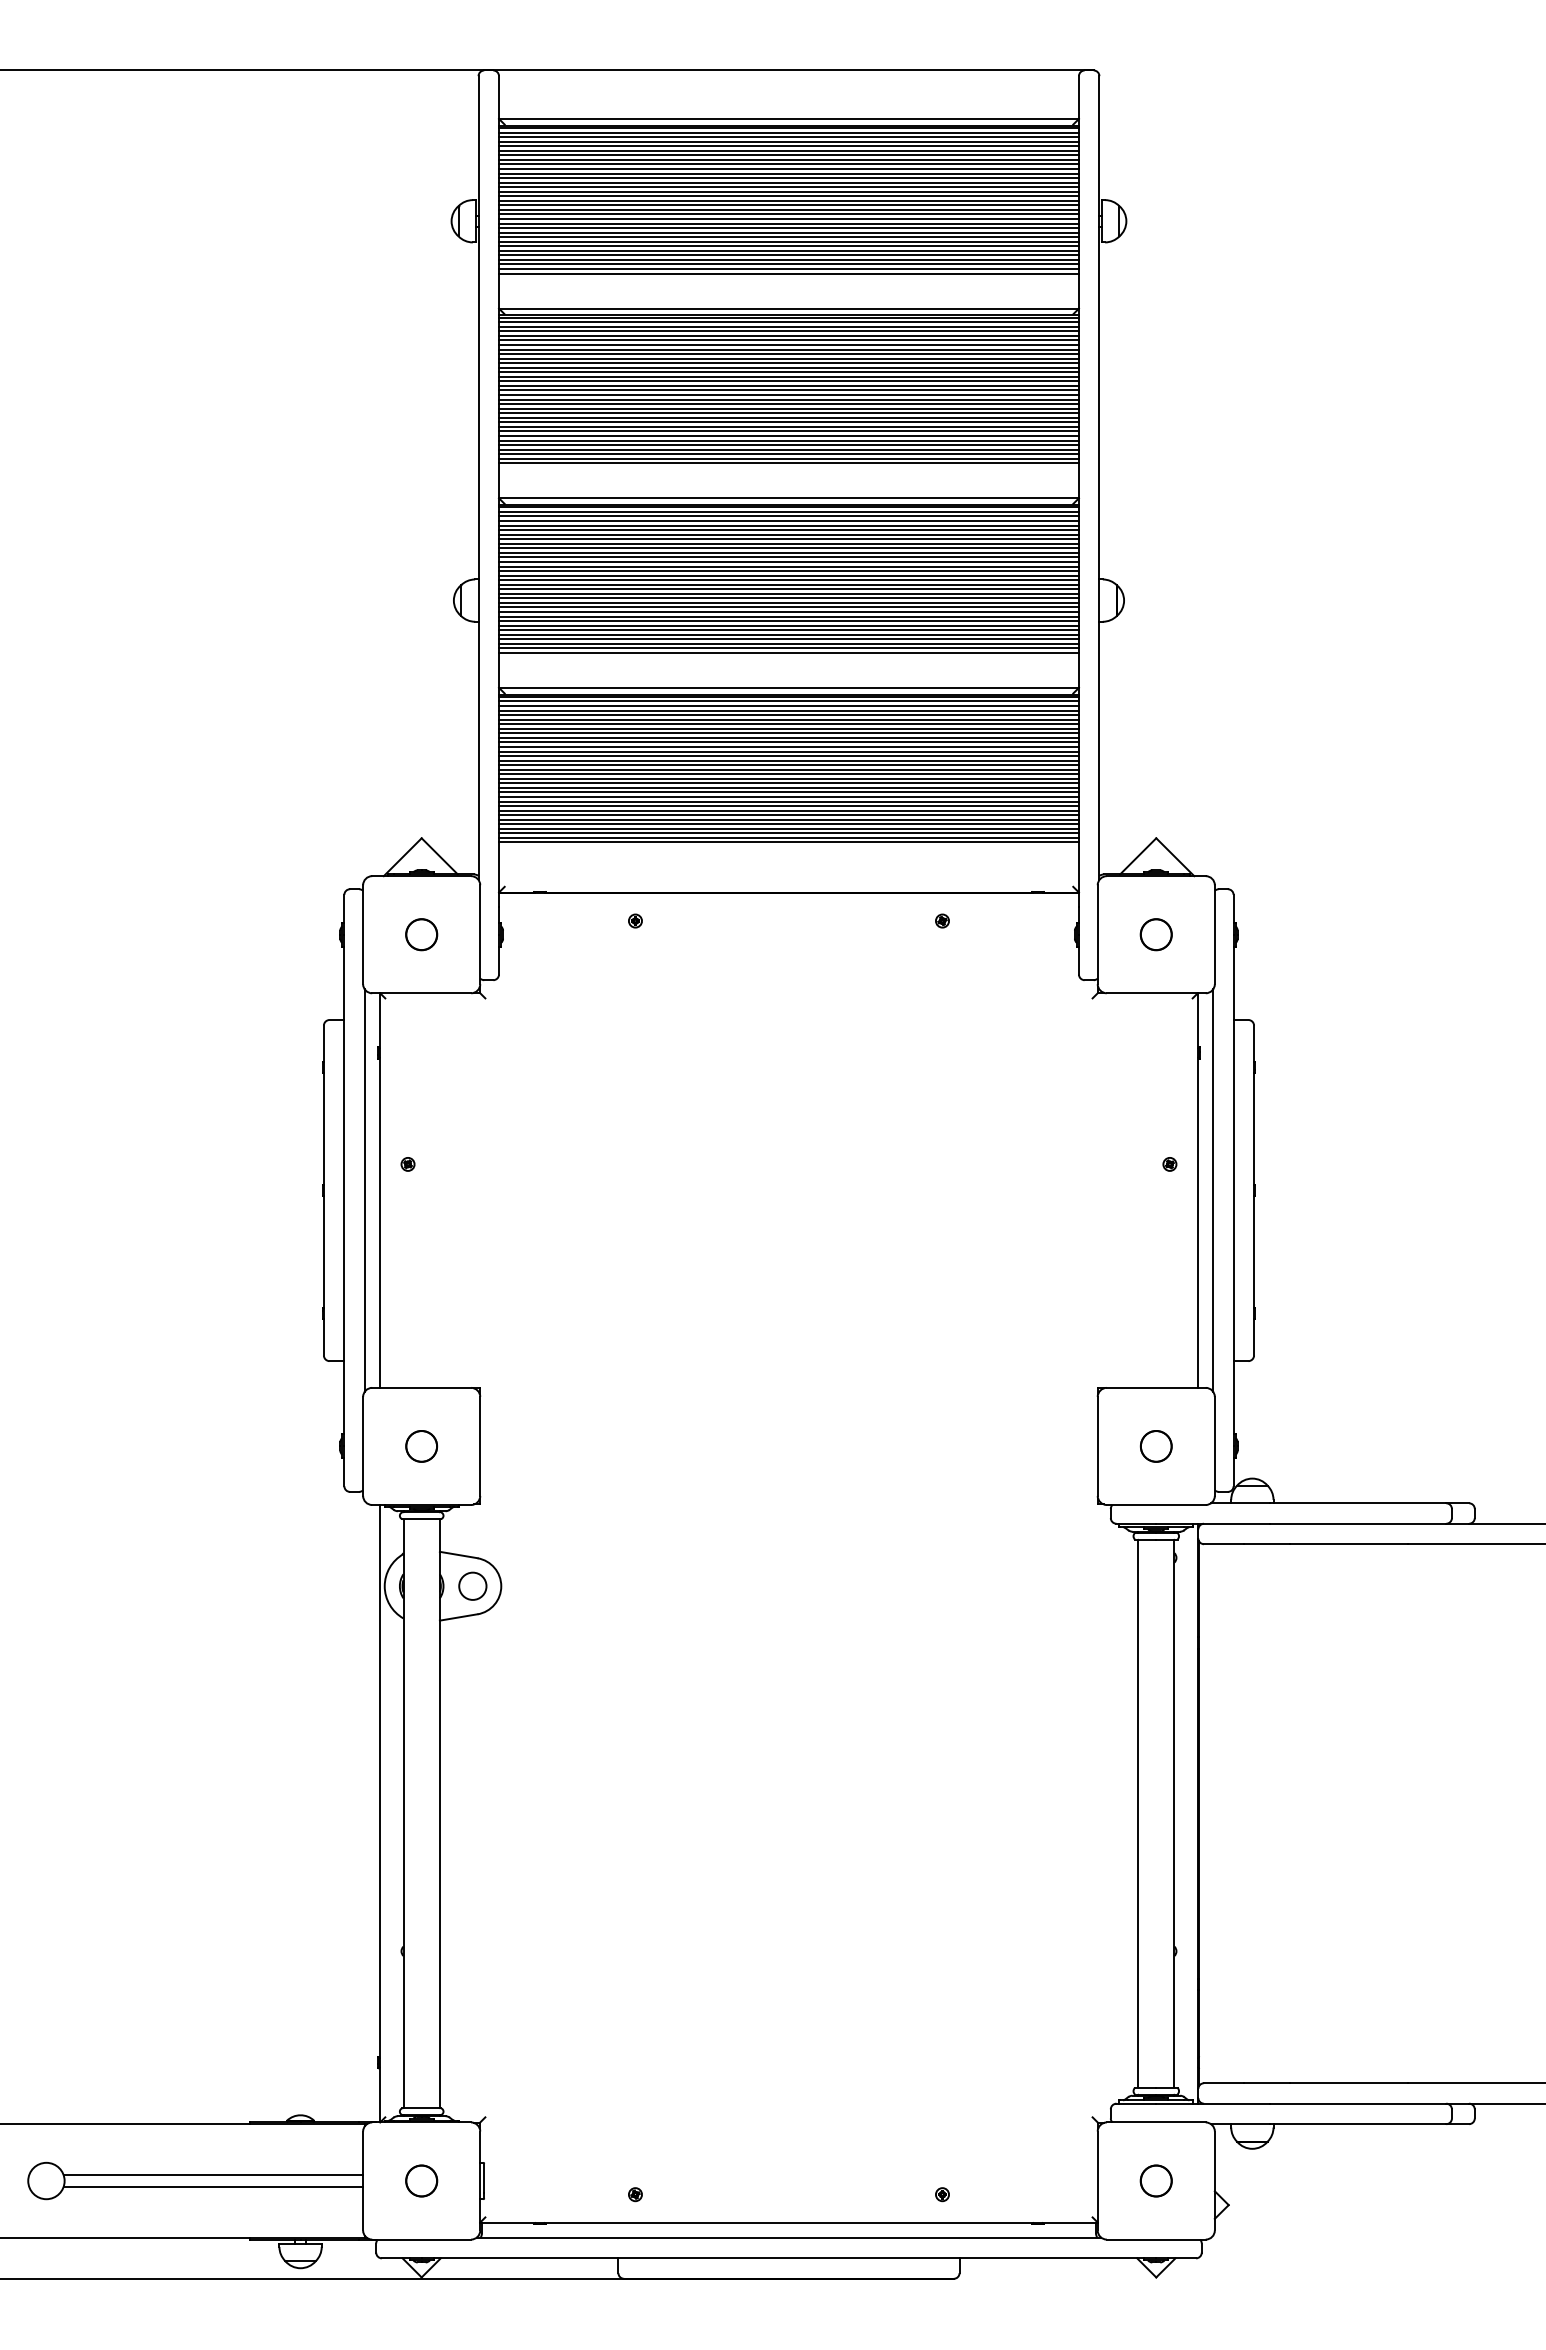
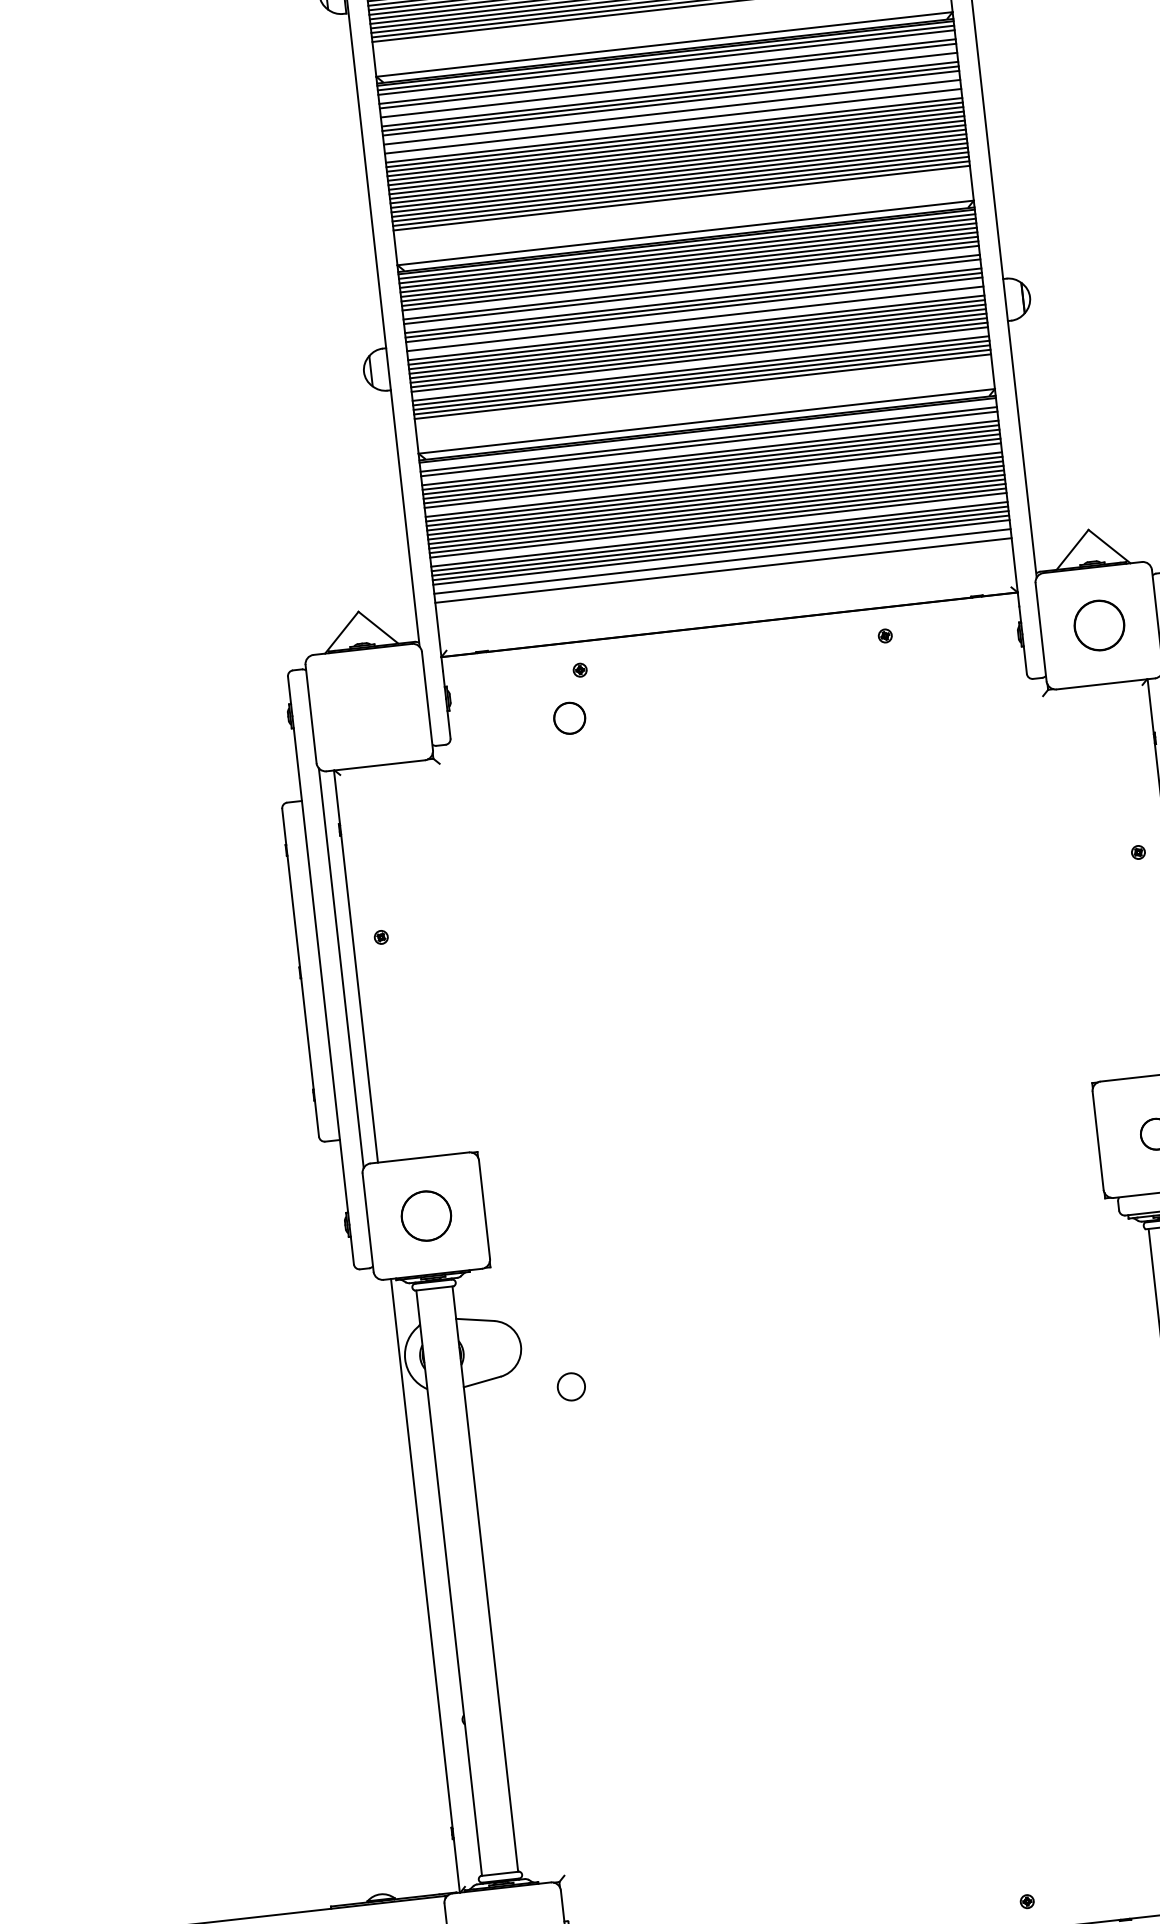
line: (788, 331) -> (666, 67), removed
line: (788, 345) -> (668, 81), removed
line: (788, 354) -> (669, 90), removed
line: (788, 372) -> (671, 108), removed
line: (788, 381) -> (672, 116), removed
line: (788, 390) -> (673, 125), removed
line: (788, 548) -> (690, 282), removed
line: (788, 561) -> (692, 295), removed
line: (788, 580) -> (694, 314), removed
line: (788, 589) -> (695, 323), removed
line: (788, 630) -> (699, 364), removed
line: (788, 701) -> (707, 434), removed
line: (788, 715) -> (709, 448), removed
line: (788, 746) -> (712, 479), removed
line: (788, 797) -> (718, 530), removed
line: (788, 824) -> (721, 557), removed
line: (788, 833) -> (722, 566), removed
line: (788, 842) -> (723, 575), removed
circle: (421, 934) -> (569, 718), moved
circle: (1155, 934) -> (1098, 625), size x1.6
circle: (421, 1446) -> (426, 1216), size x1.6
circle: (472, 1585) -> (570, 1386), moved

